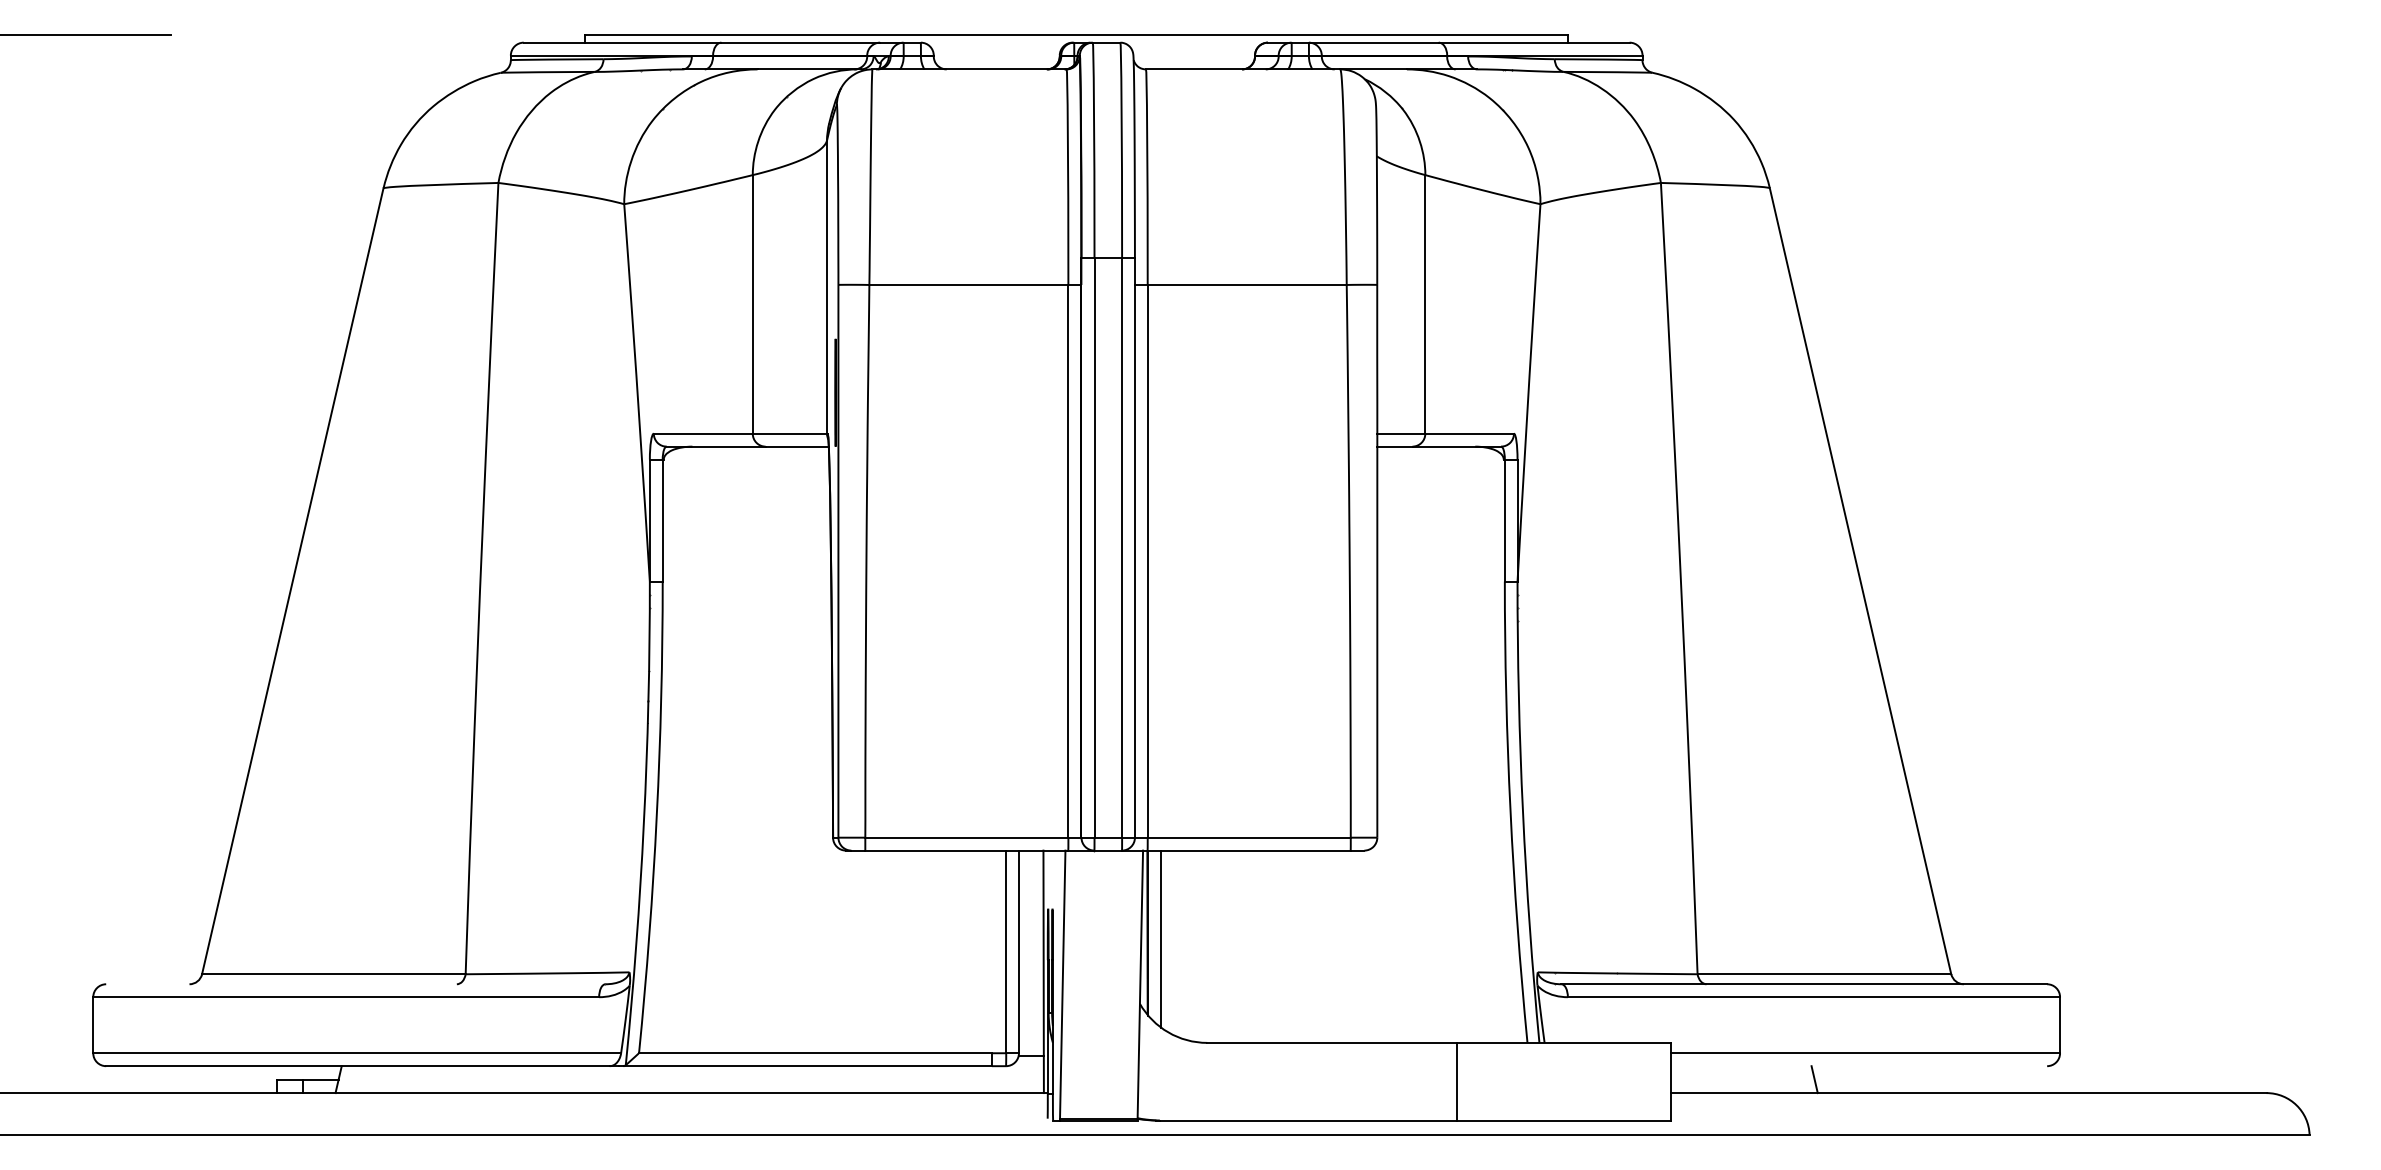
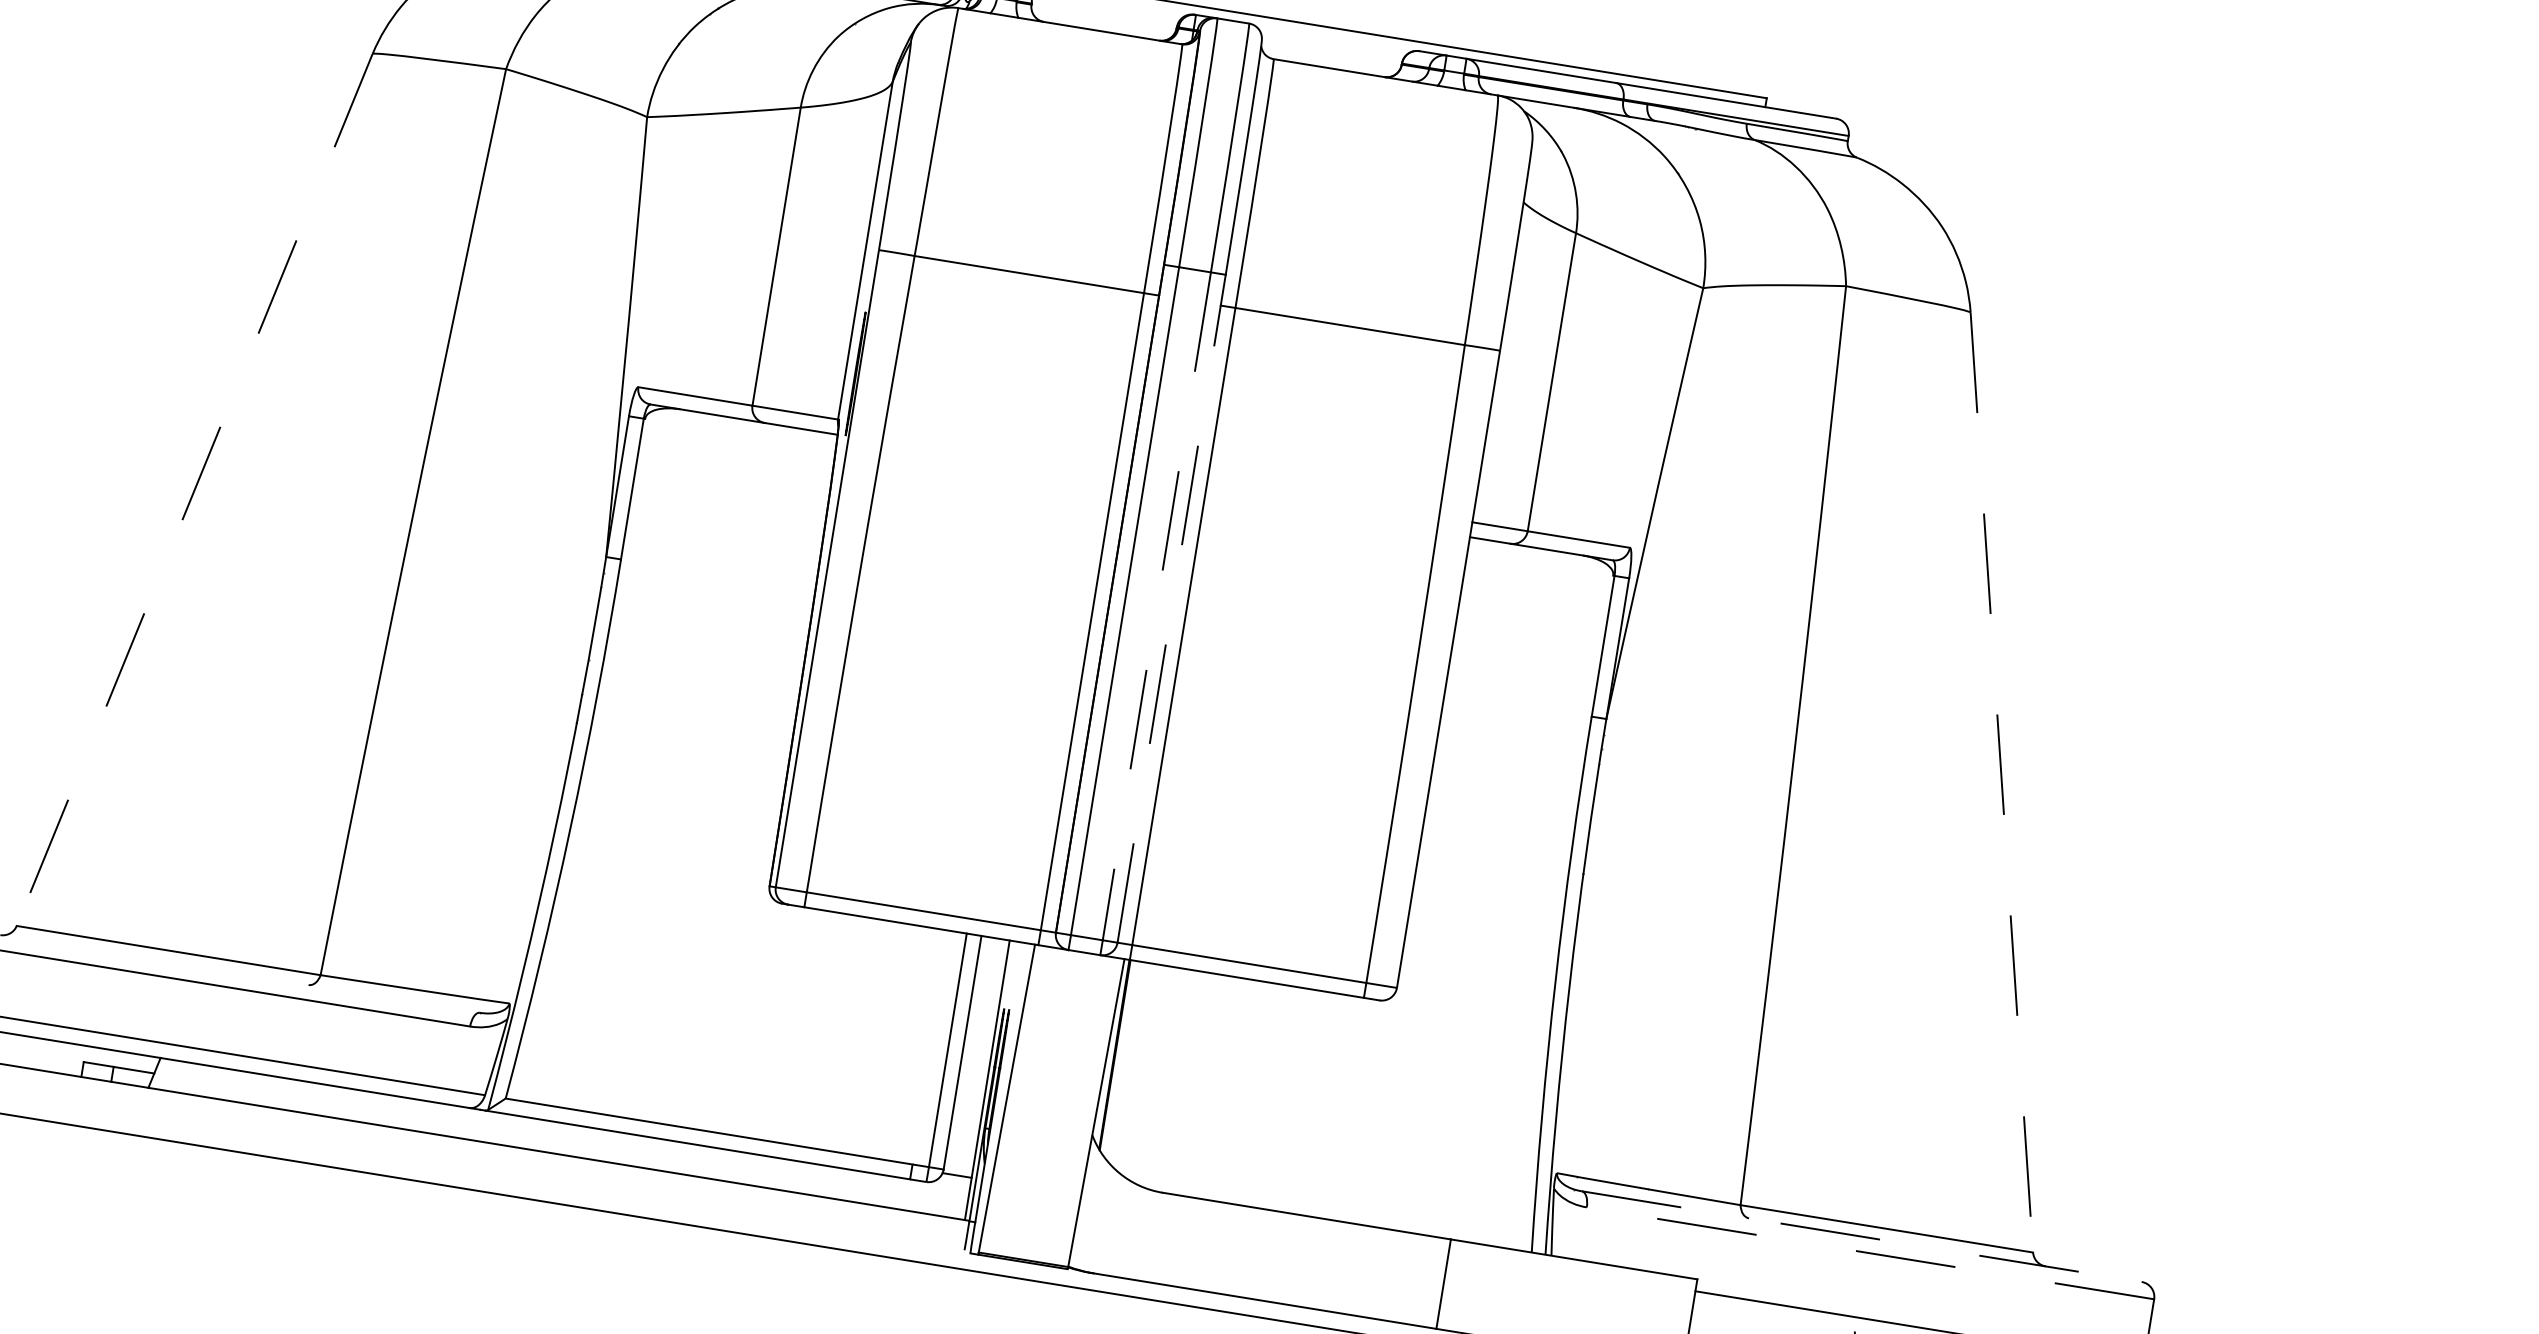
line: (1122, 547) -> (1157, 605), solid -> dashed
line: (1134, 547) -> (1171, 608), solid -> dashed
line: (292, 581) -> (194, 490), solid -> dashed
line: (1860, 581) -> (2001, 782), solid -> dashed
line: (1161, 938) -> (1129, 1063), removed
line: (1804, 984) -> (1861, 1236), solid -> dashed
line: (1813, 997) -> (1869, 1253), solid -> dashed

